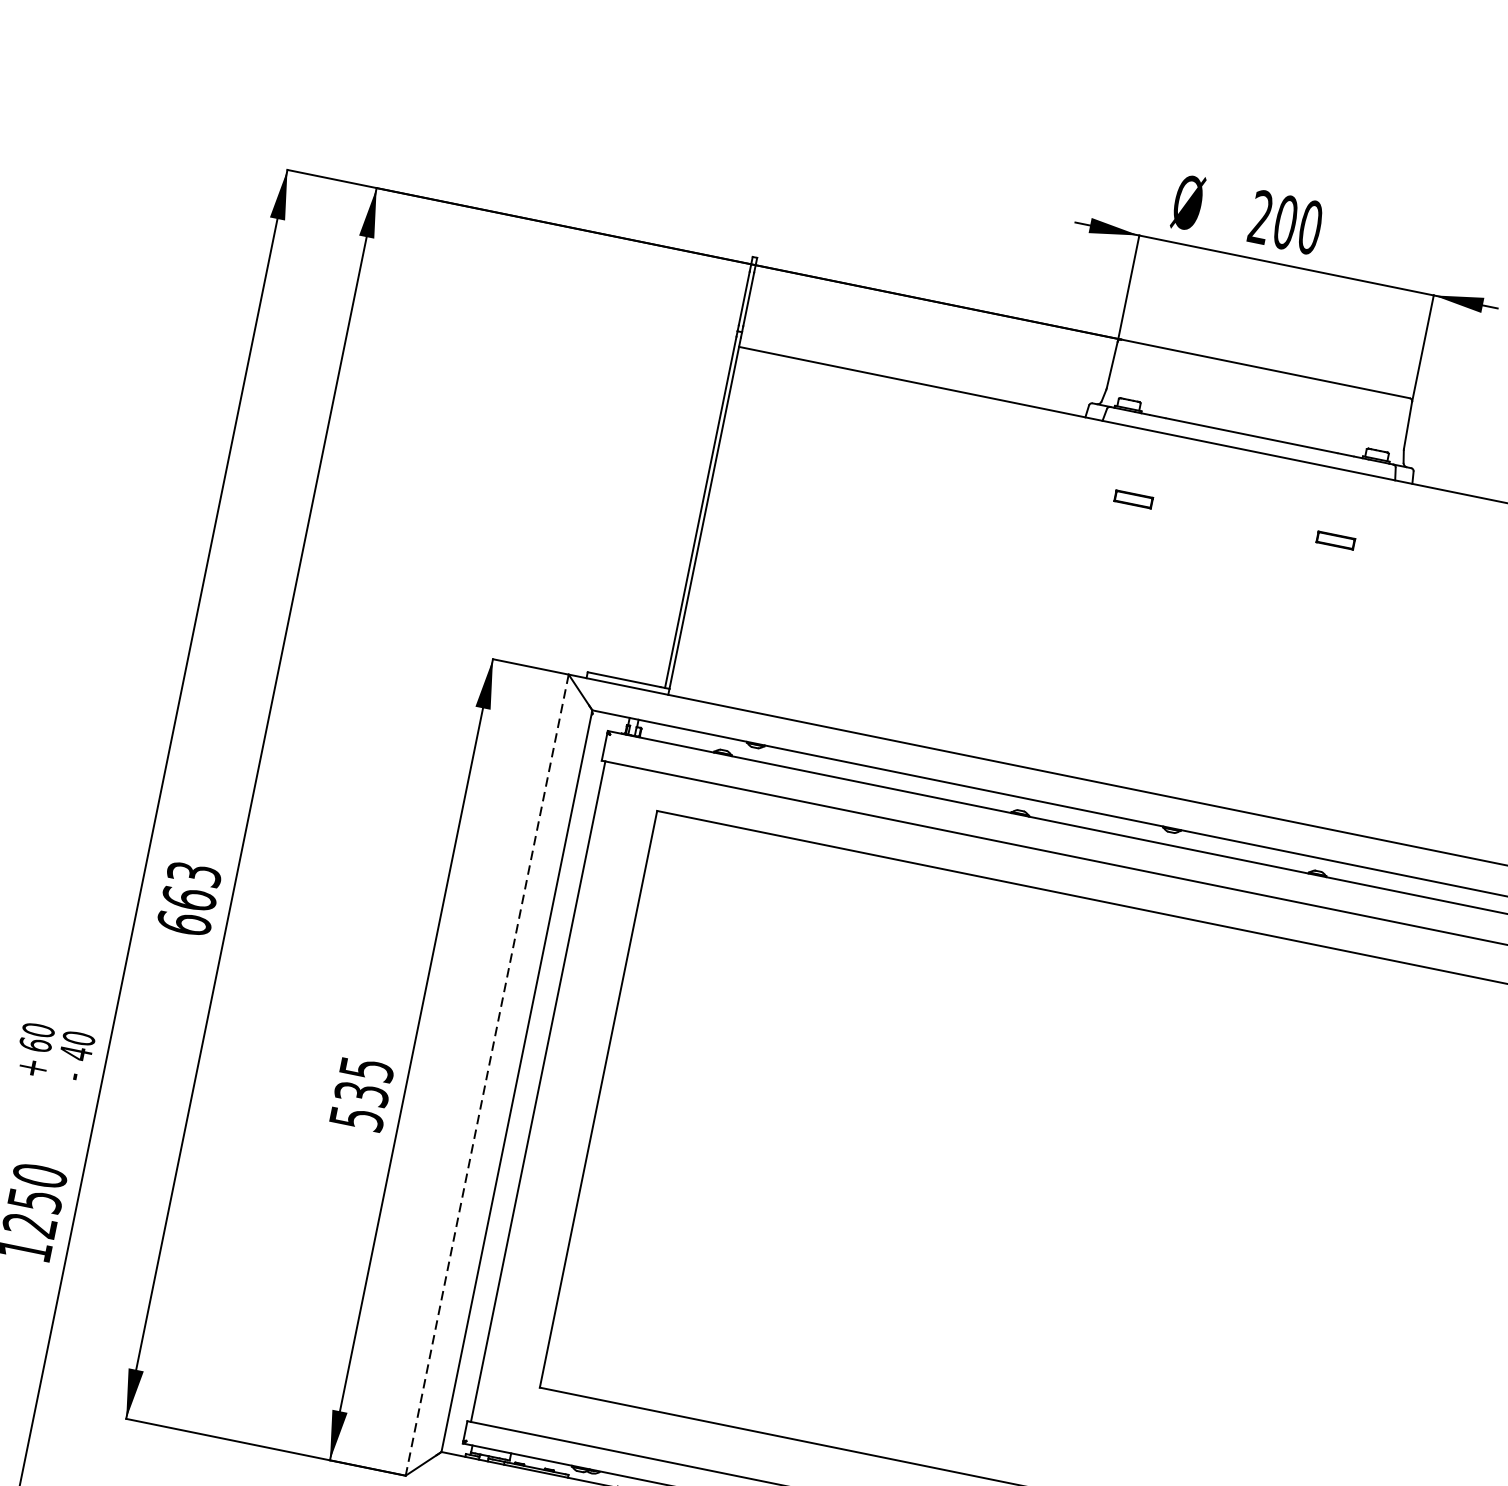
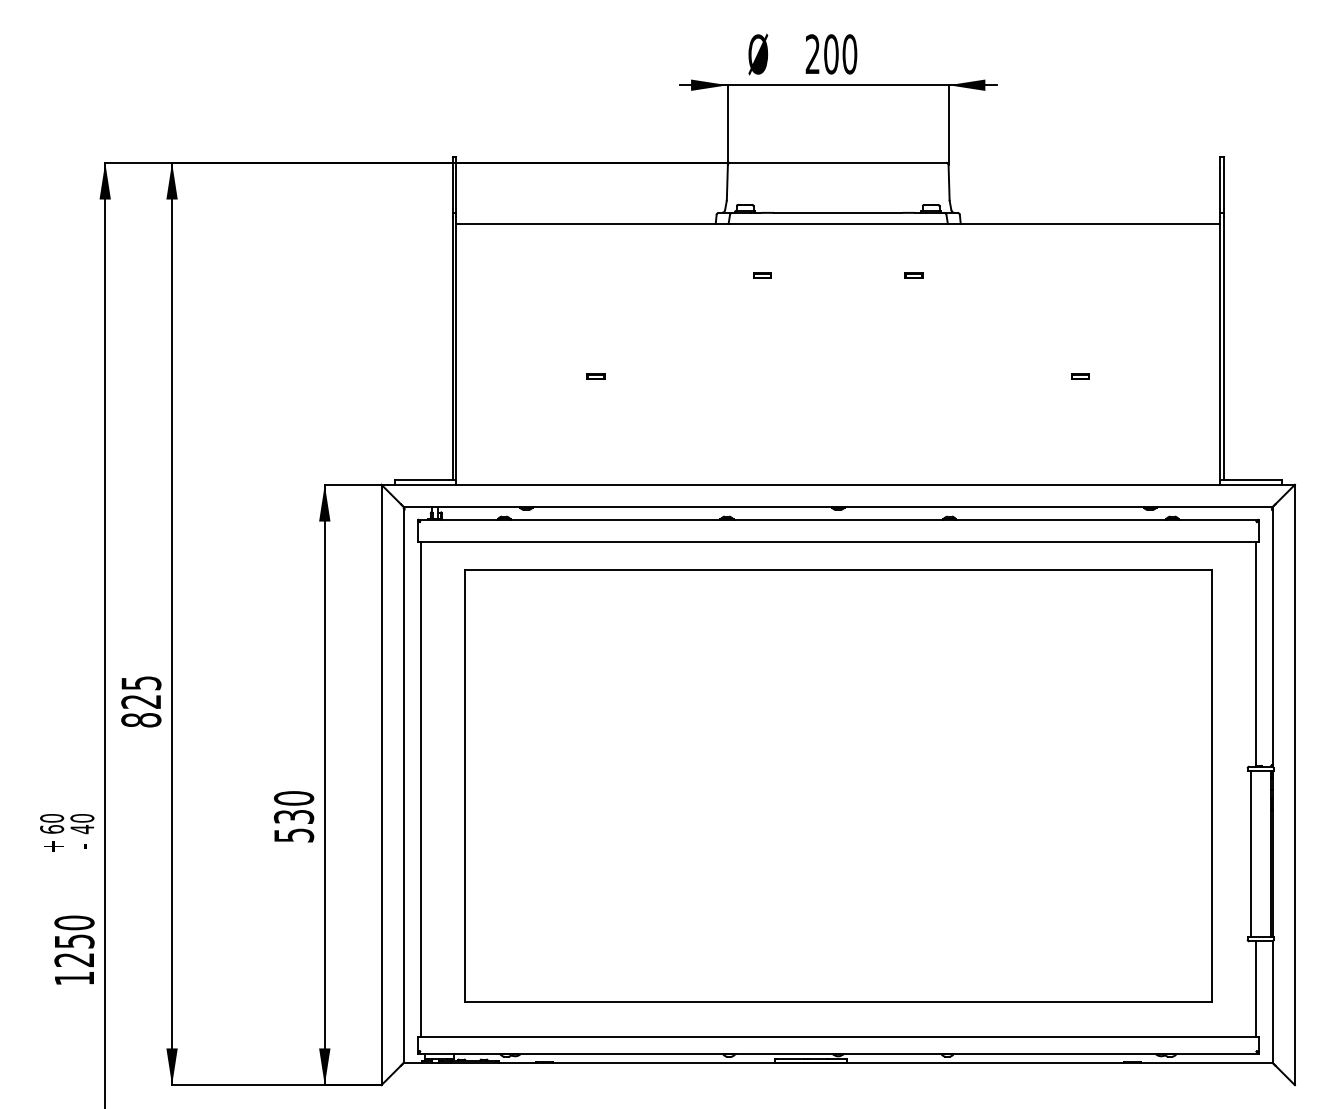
part: (1133, 498) -> (762, 275), size x0.62
part: (1335, 539) -> (913, 275), size x0.62
part: (883, 588) -> (595, 376), added
text: (189, 898) -> (141, 701), 663 -> 825
text: (366, 1069) -> (293, 798), 535 -> 530
line: (487, 1075) -> (381, 785), dashed -> solid

